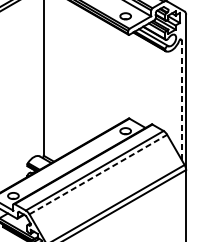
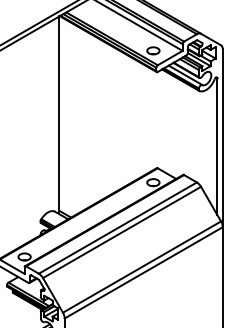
line: (181, 99) -> (217, 146), dashed -> solid
line: (98, 174) -> (122, 232), dashed -> solid

